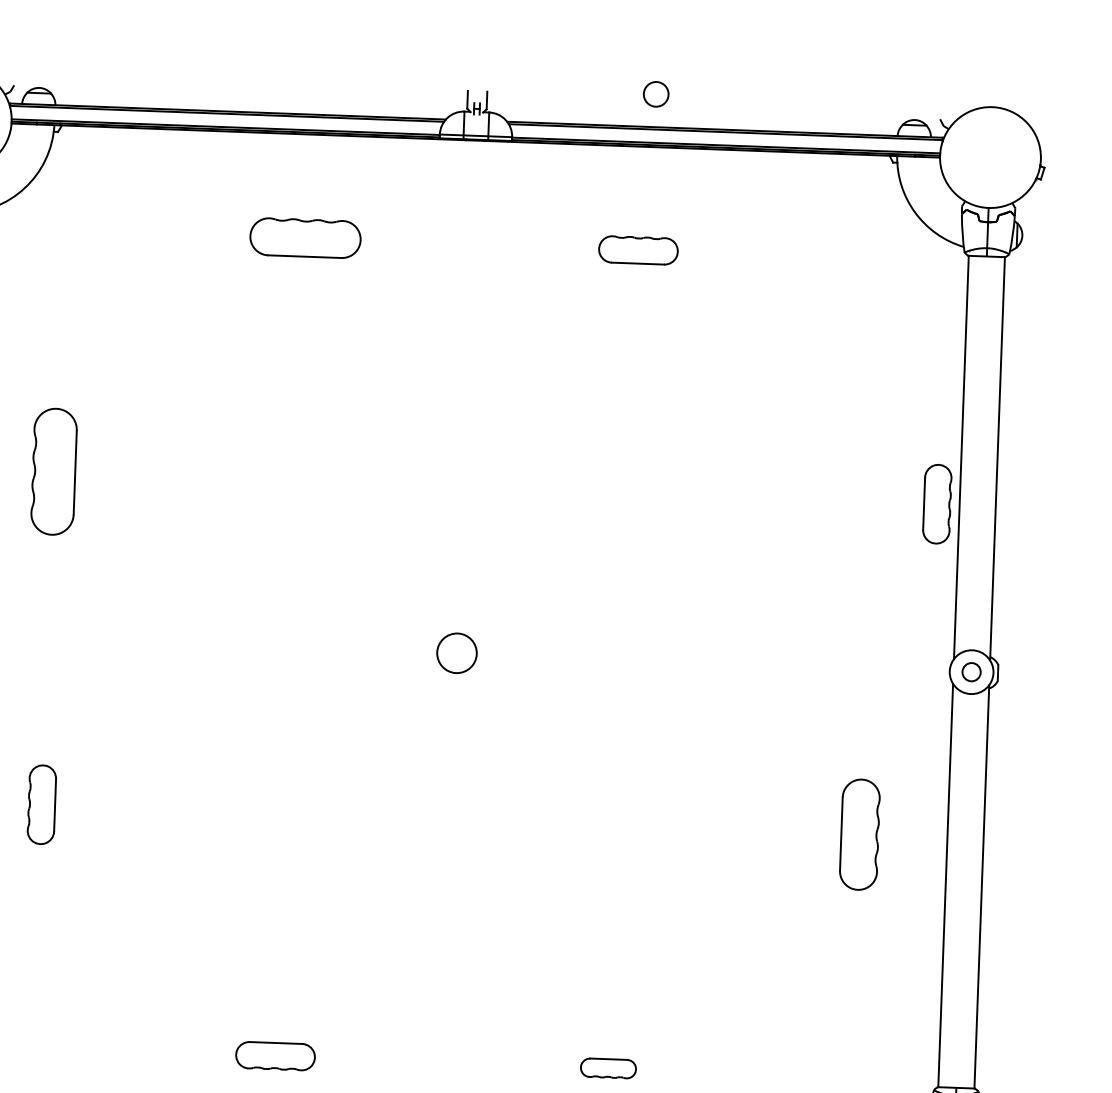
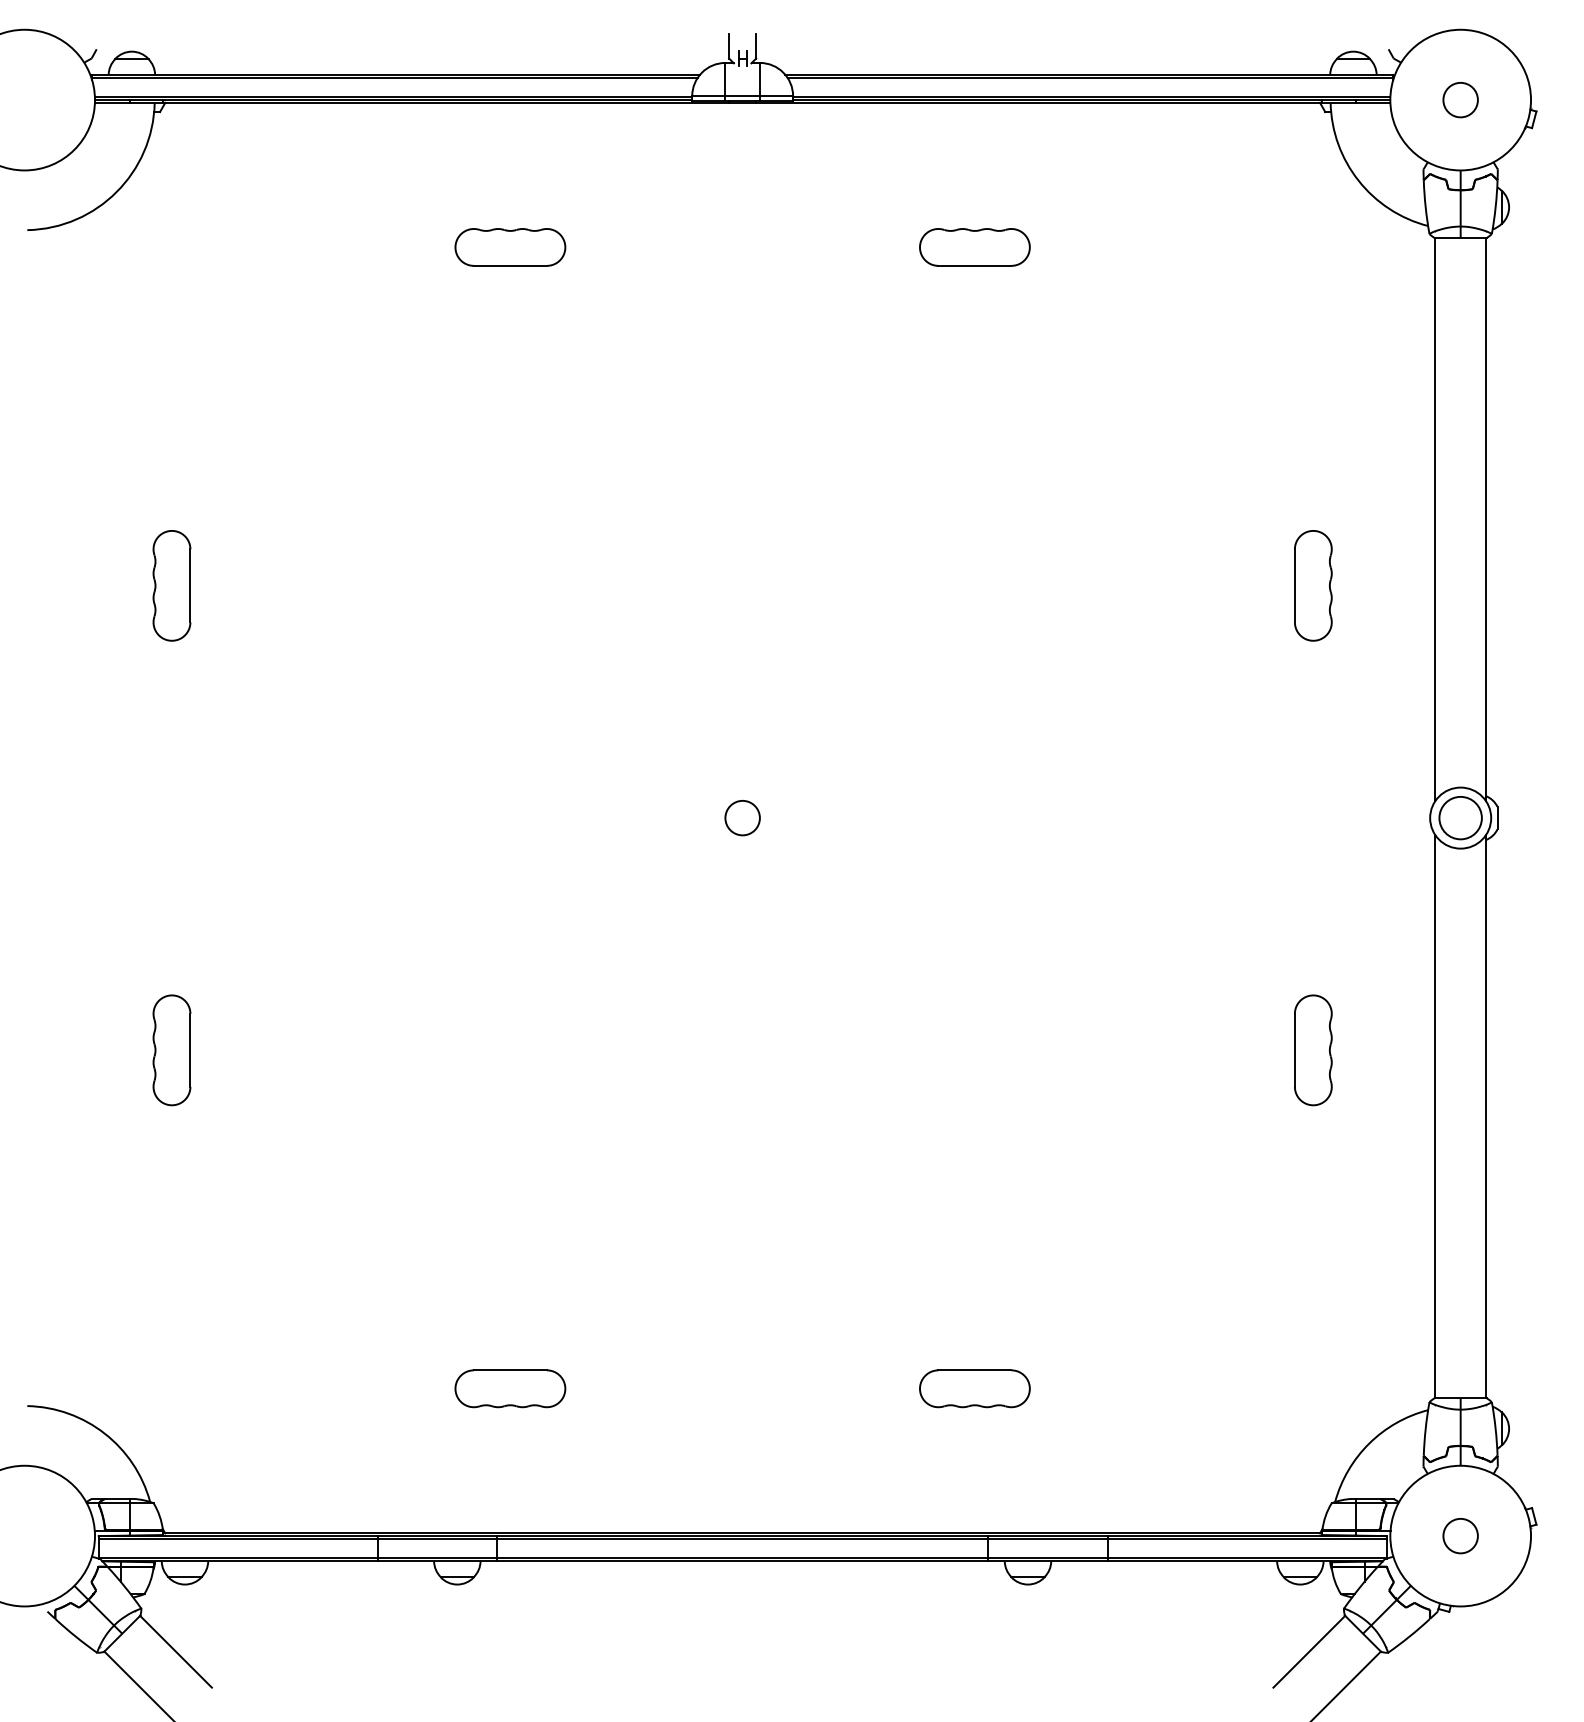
circle: (656, 94) -> (1460, 100), moved
part: (305, 238) -> (510, 247), size x0.71
part: (53, 471) -> (171, 585), size x0.62
part: (937, 503) -> (1313, 585), moved
circle: (456, 652) -> (742, 817), size x0.62
circle: (971, 671) -> (1460, 817), size x1.67
part: (860, 834) -> (1313, 1050), size x0.71
part: (608, 1068) -> (974, 1388), size x1.43

